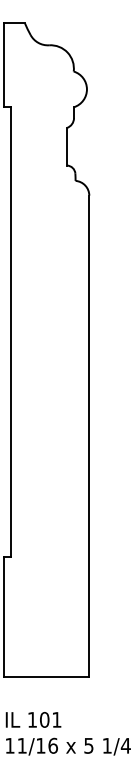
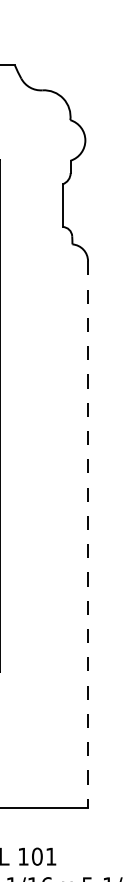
line: (89, 436) -> (88, 534), solid -> dashed

